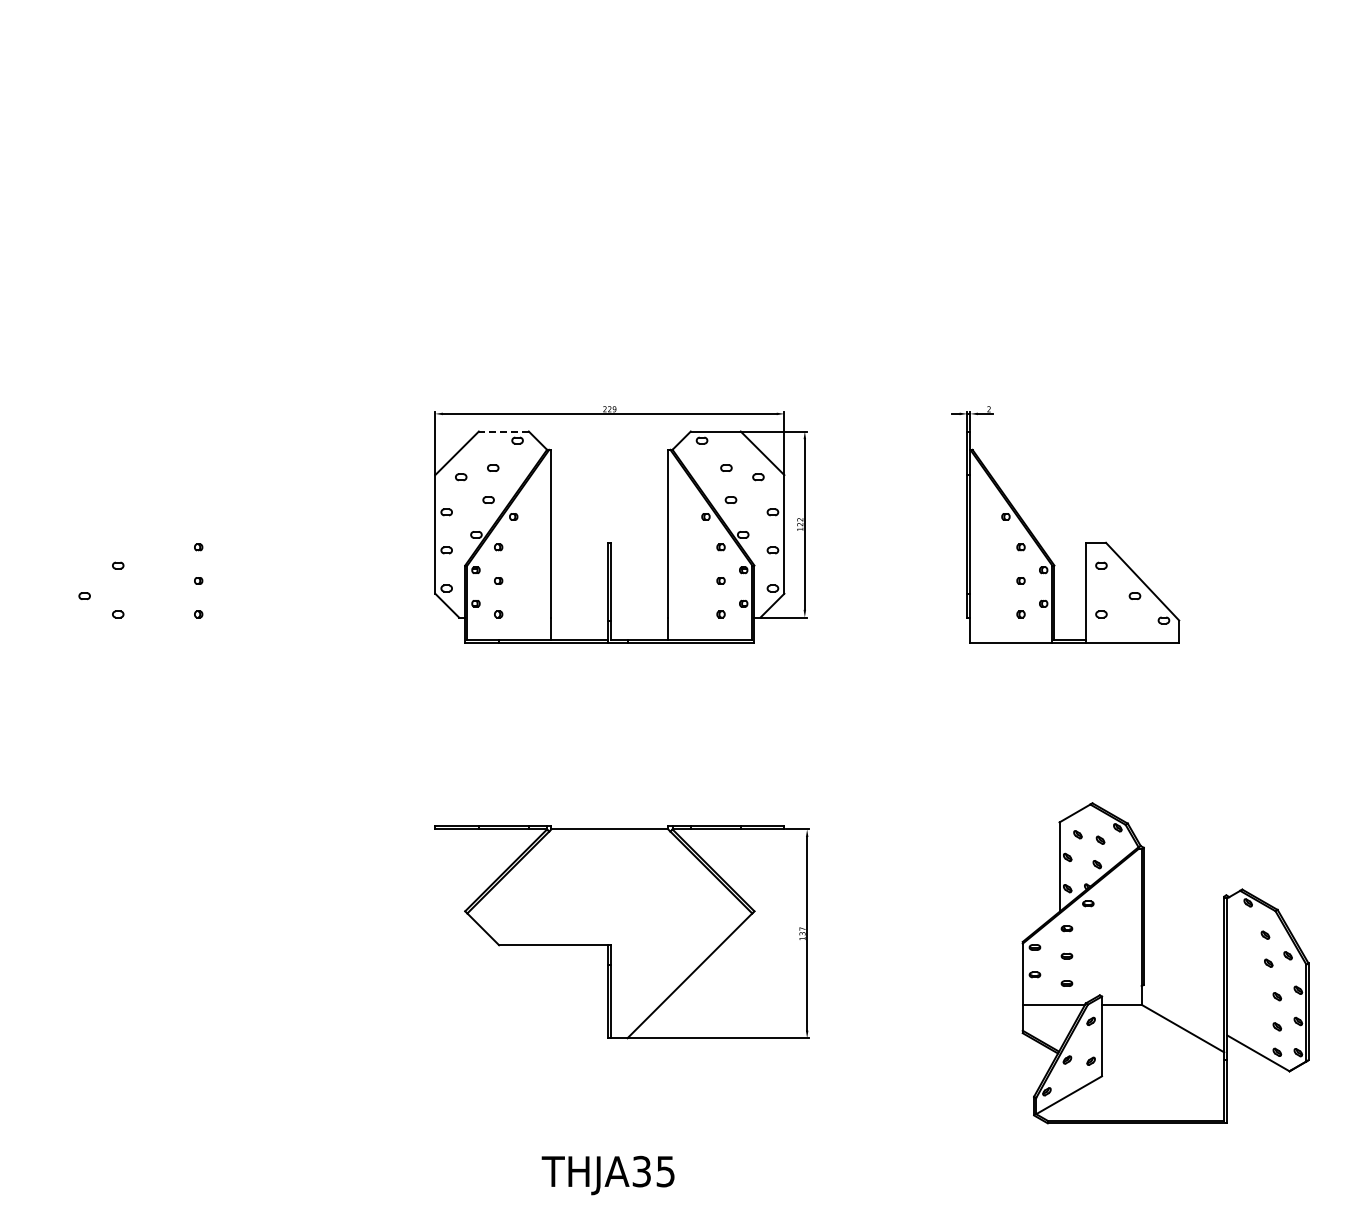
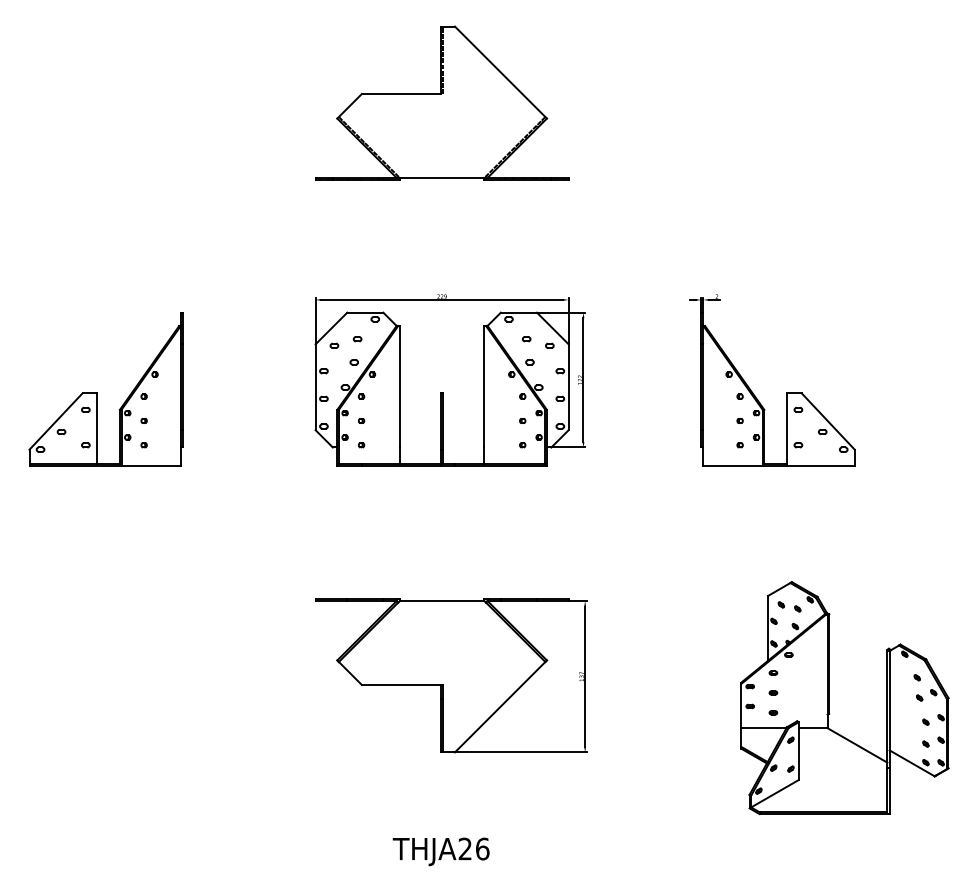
part: (609, 142) -> (441, 103), added
line: (503, 431) -> (365, 312), dashed -> solid
part: (133, 542) -> (96, 393), added
text: (653, 1171) -> (473, 848), THJA35 -> THJA26

